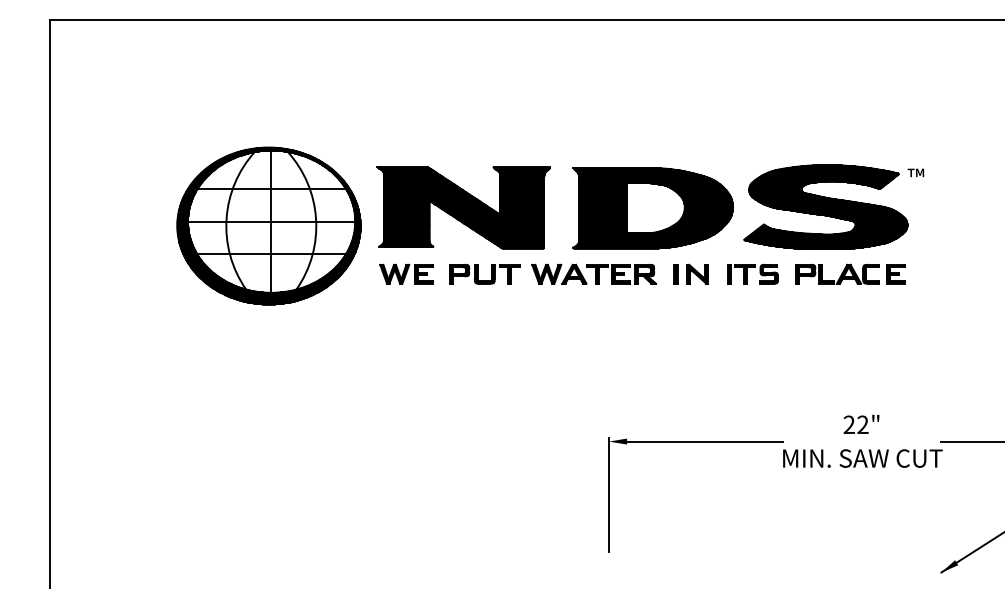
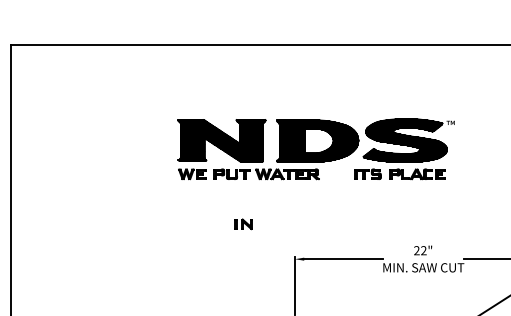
part: (268, 225) -> (122, 149), removed
part: (690, 274) -> (243, 224), moved

